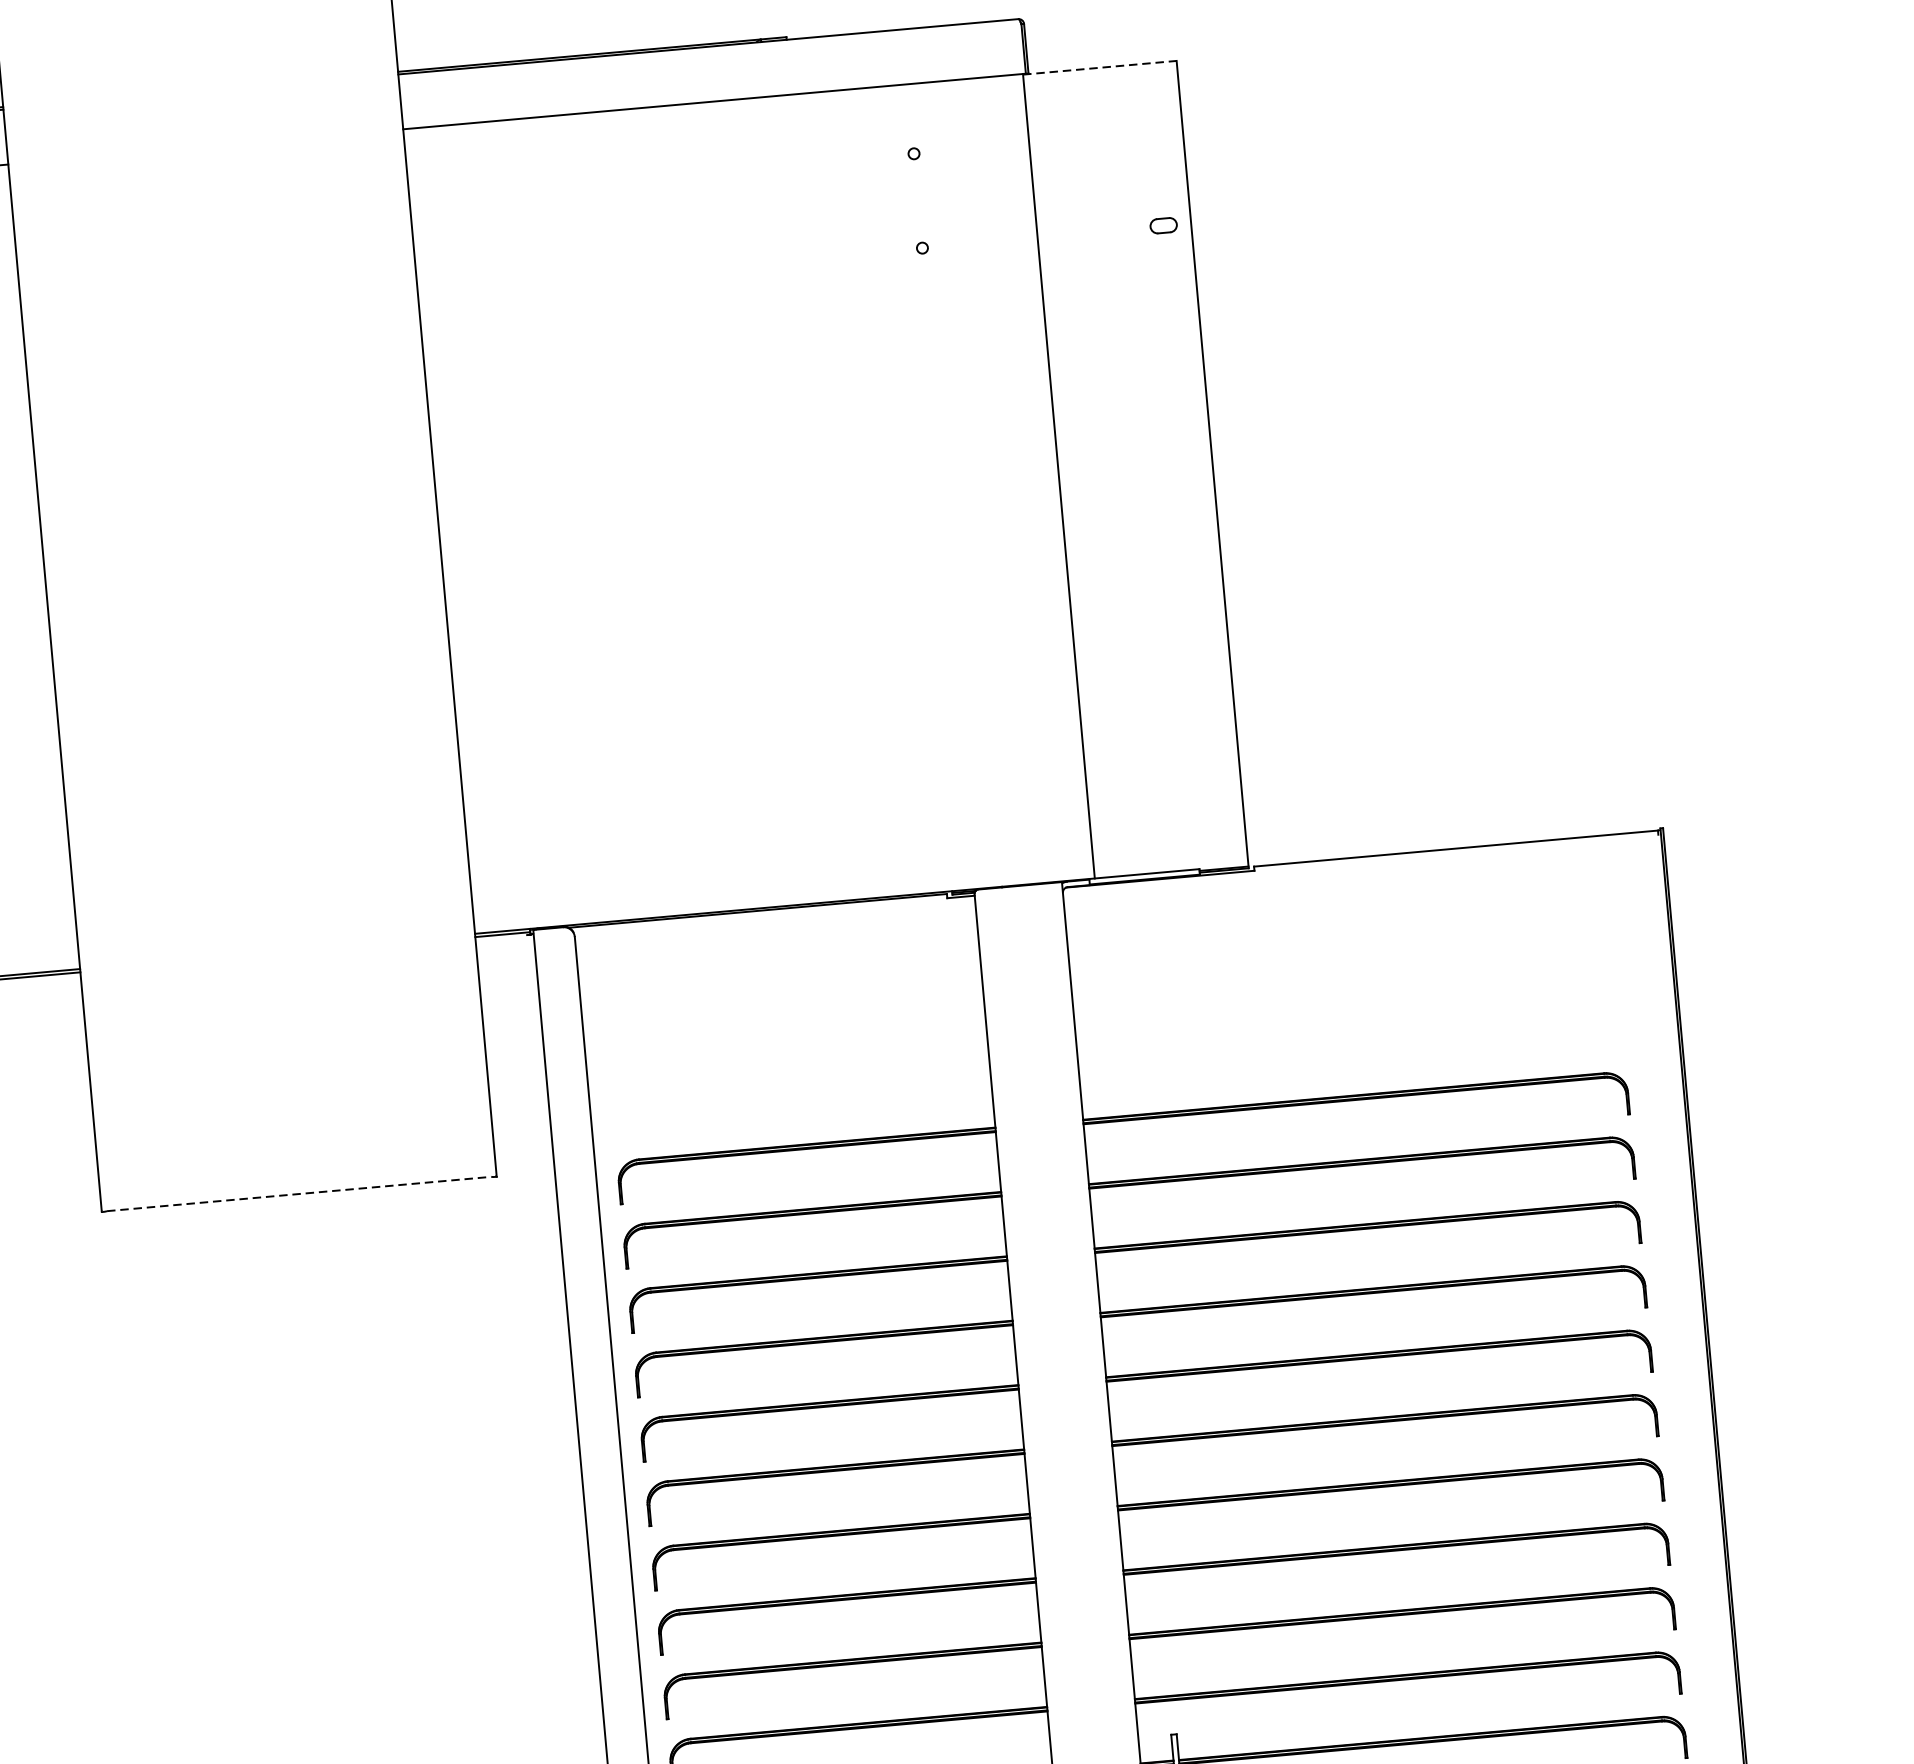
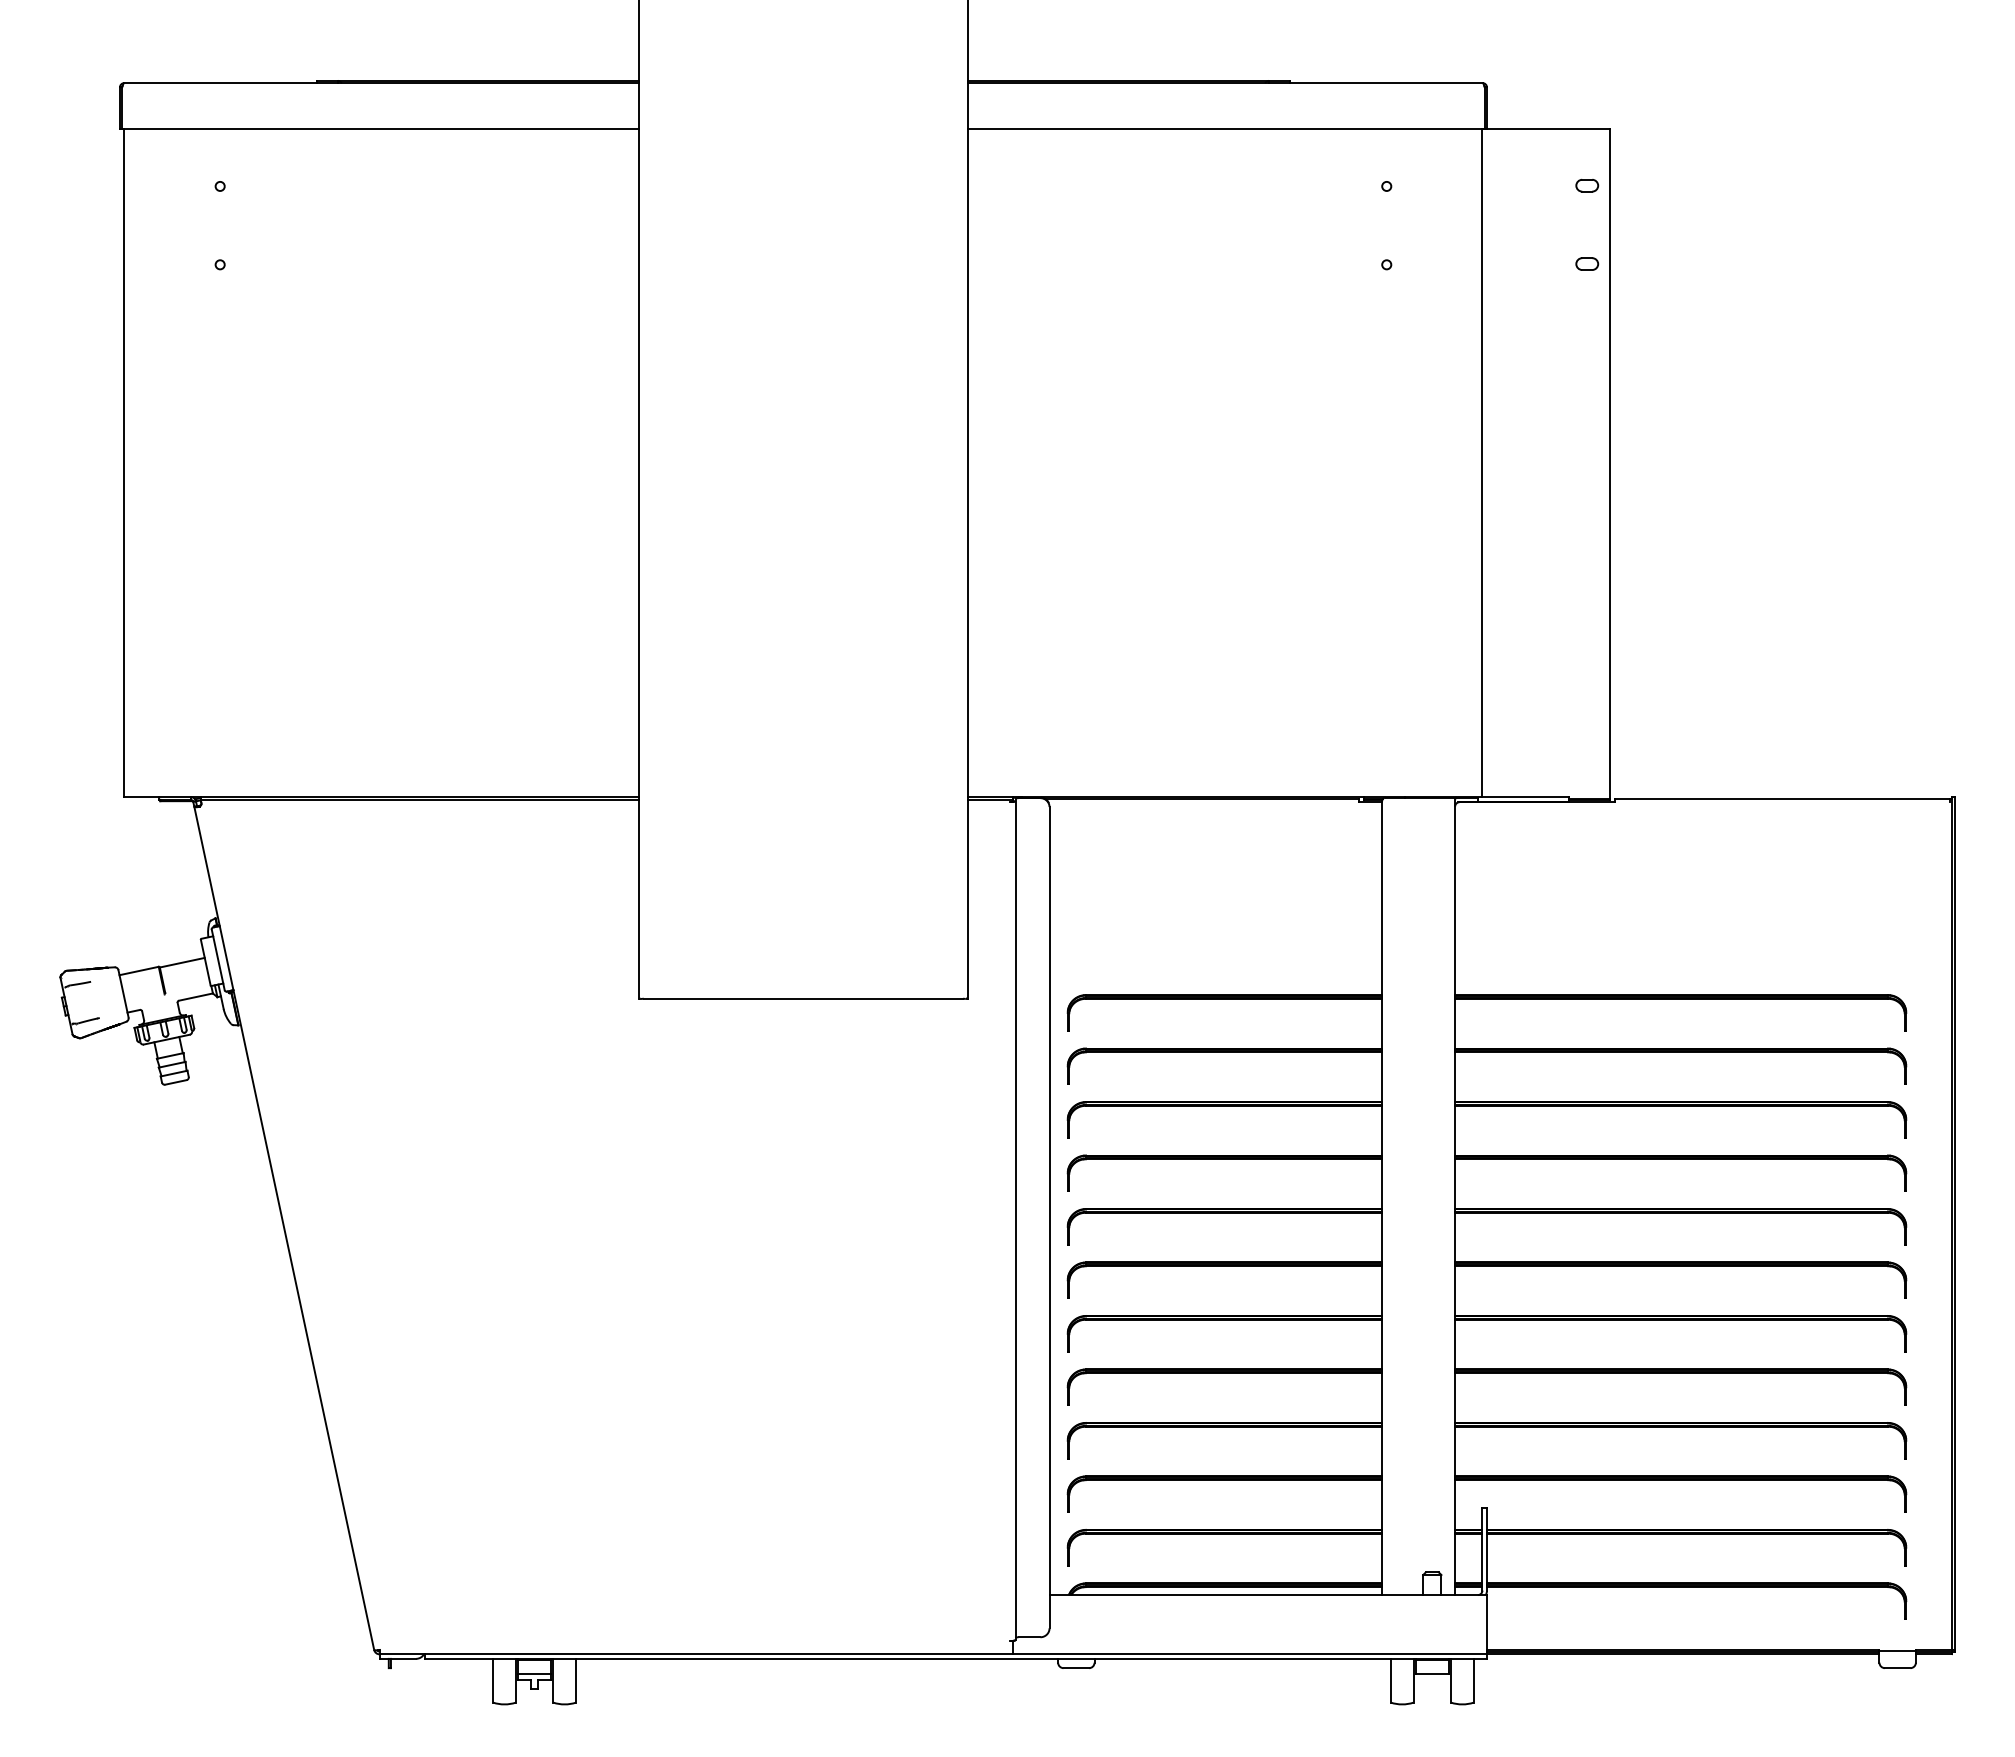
line: (1100, 68) -> (1546, 129), dashed -> solid
part: (1155, 131) -> (1587, 185), added
line: (299, 1193) -> (803, 998), dashed -> solid

